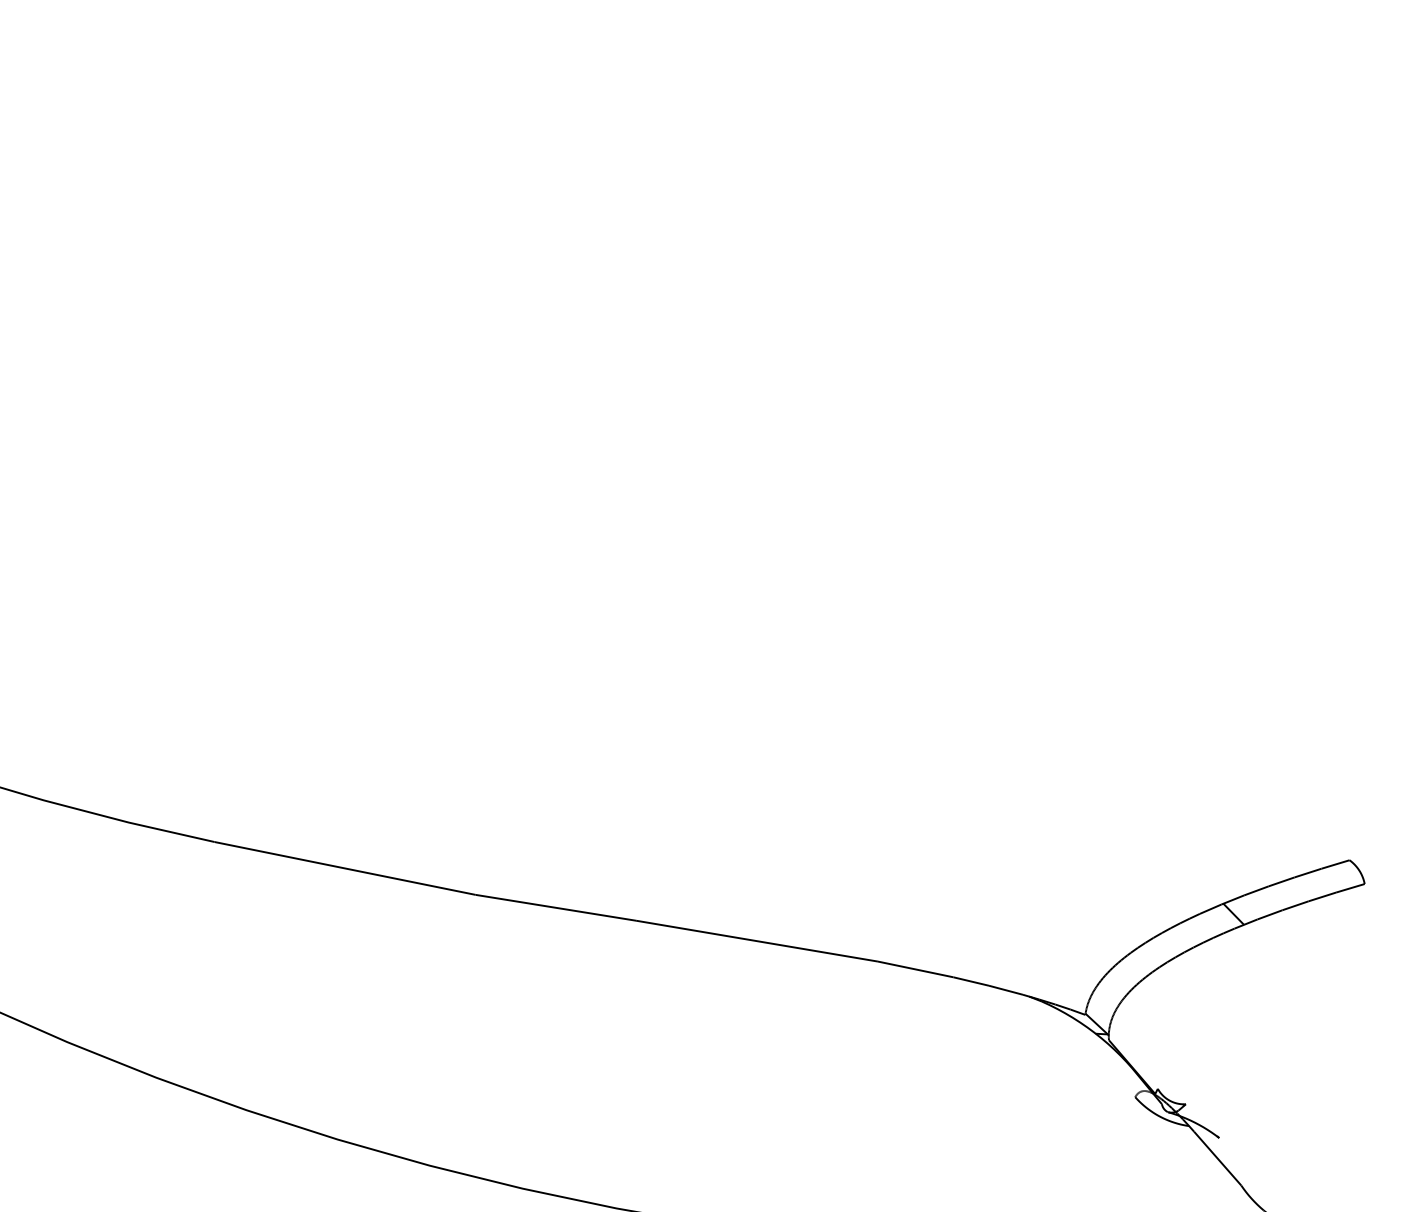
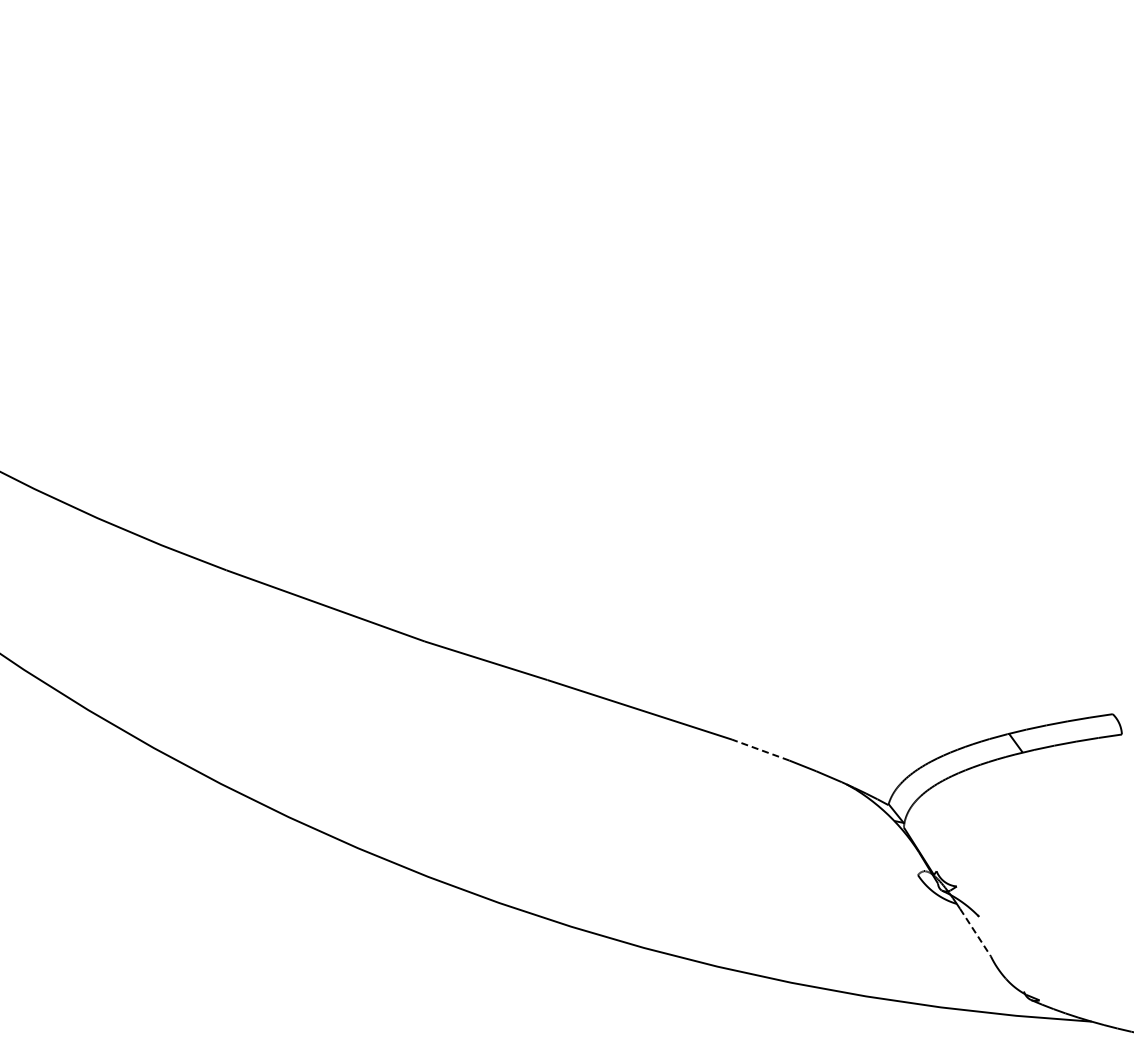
line: (915, 968) -> (760, 749), solid -> dashed
line: (1217, 1159) -> (975, 933), solid -> dashed

